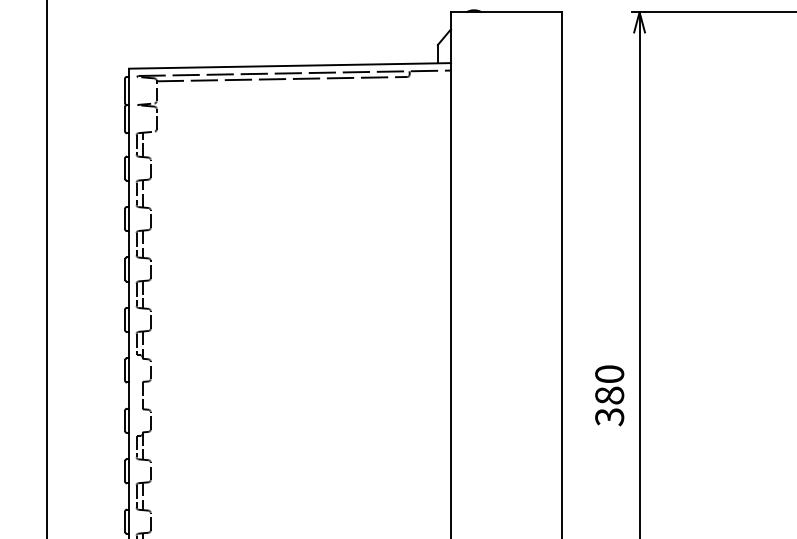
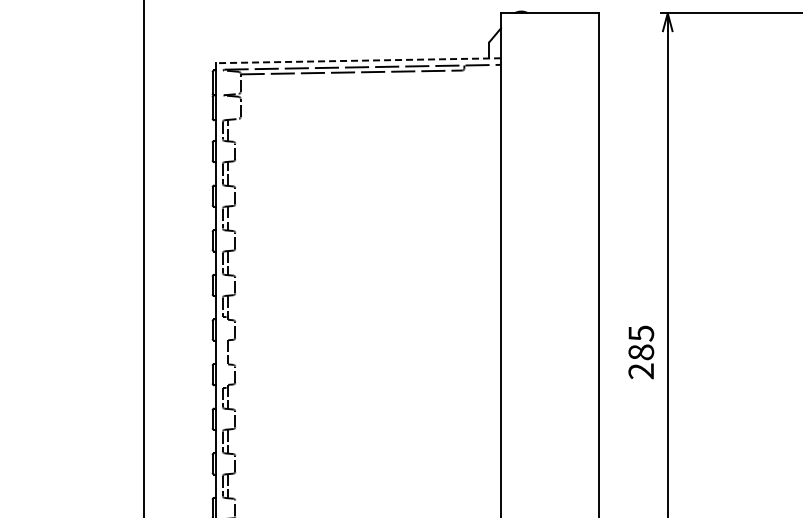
line: (289, 65) -> (358, 60), solid -> dashed
text: (609, 395) -> (641, 352), 380 -> 285

